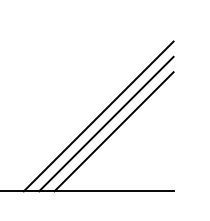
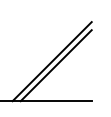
line: (112, 131) -> (59, 69), removed

